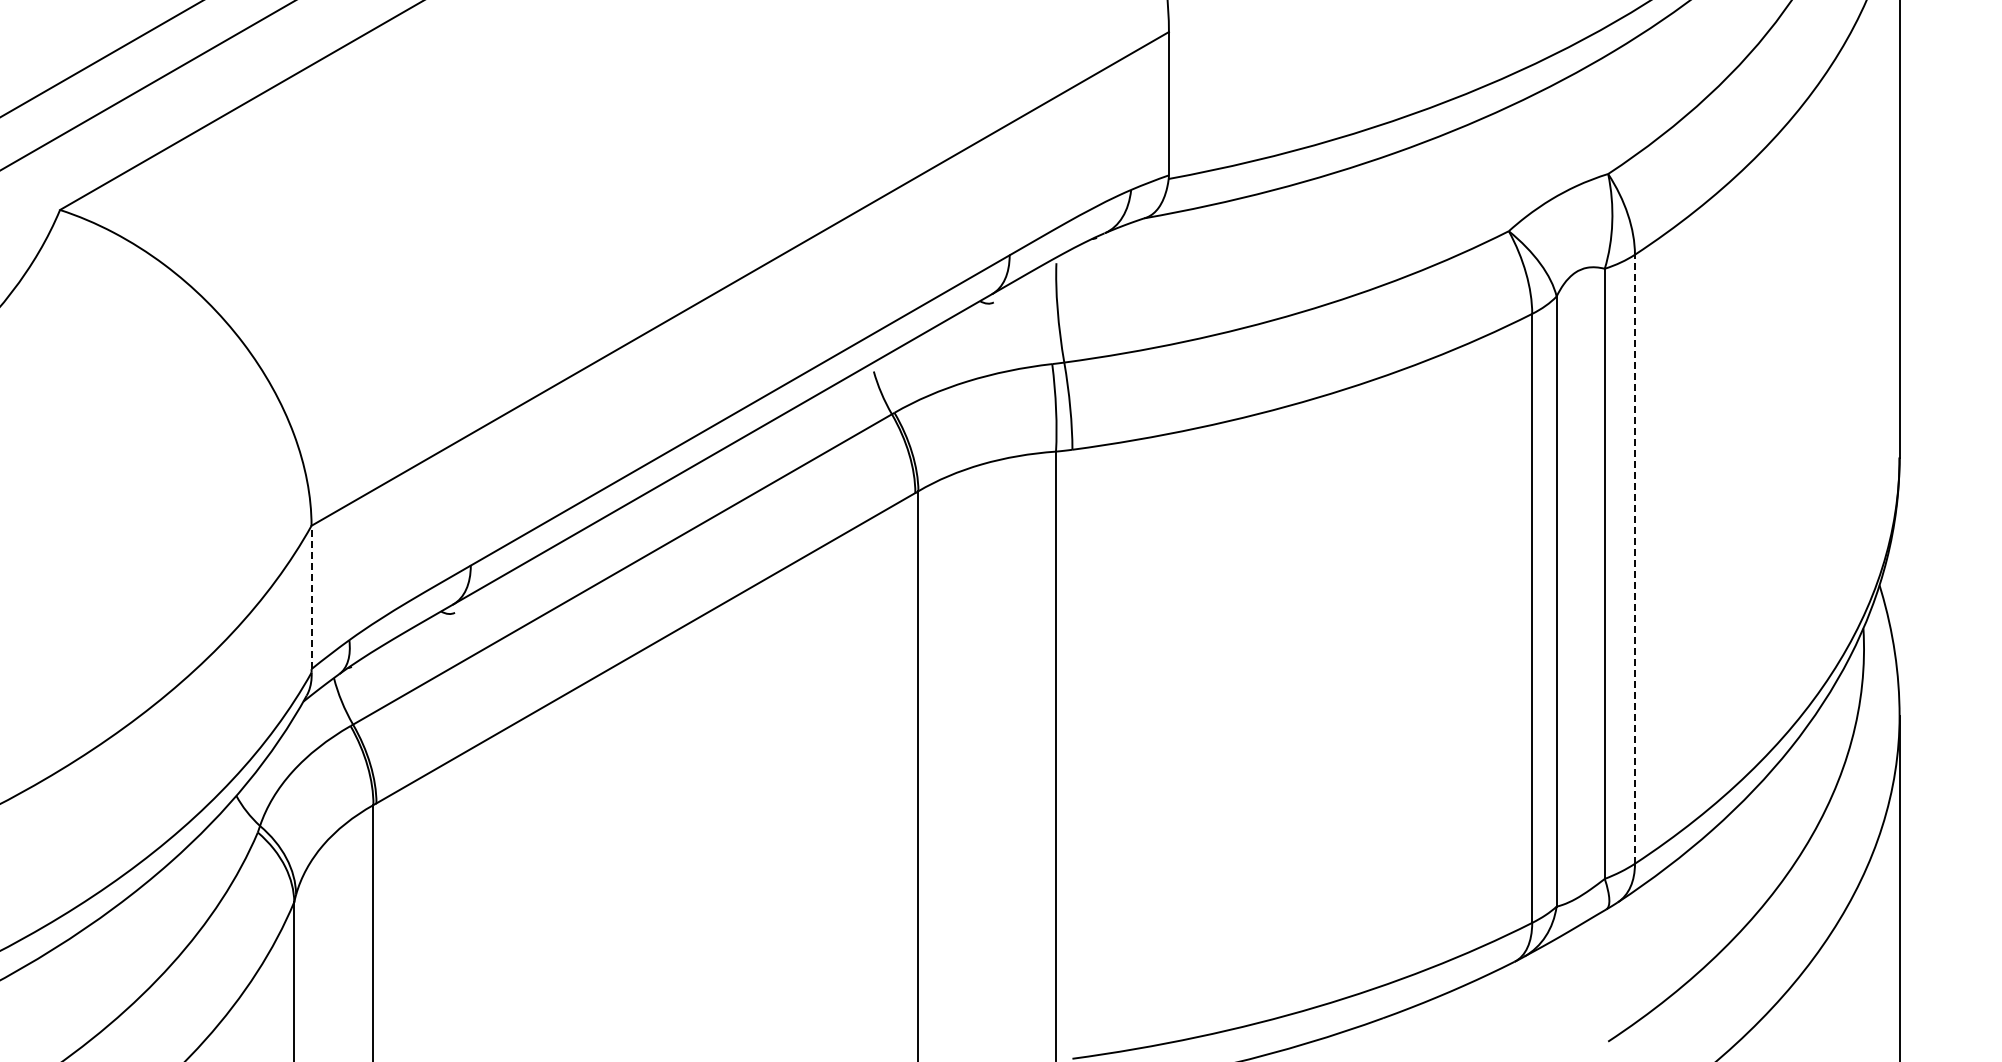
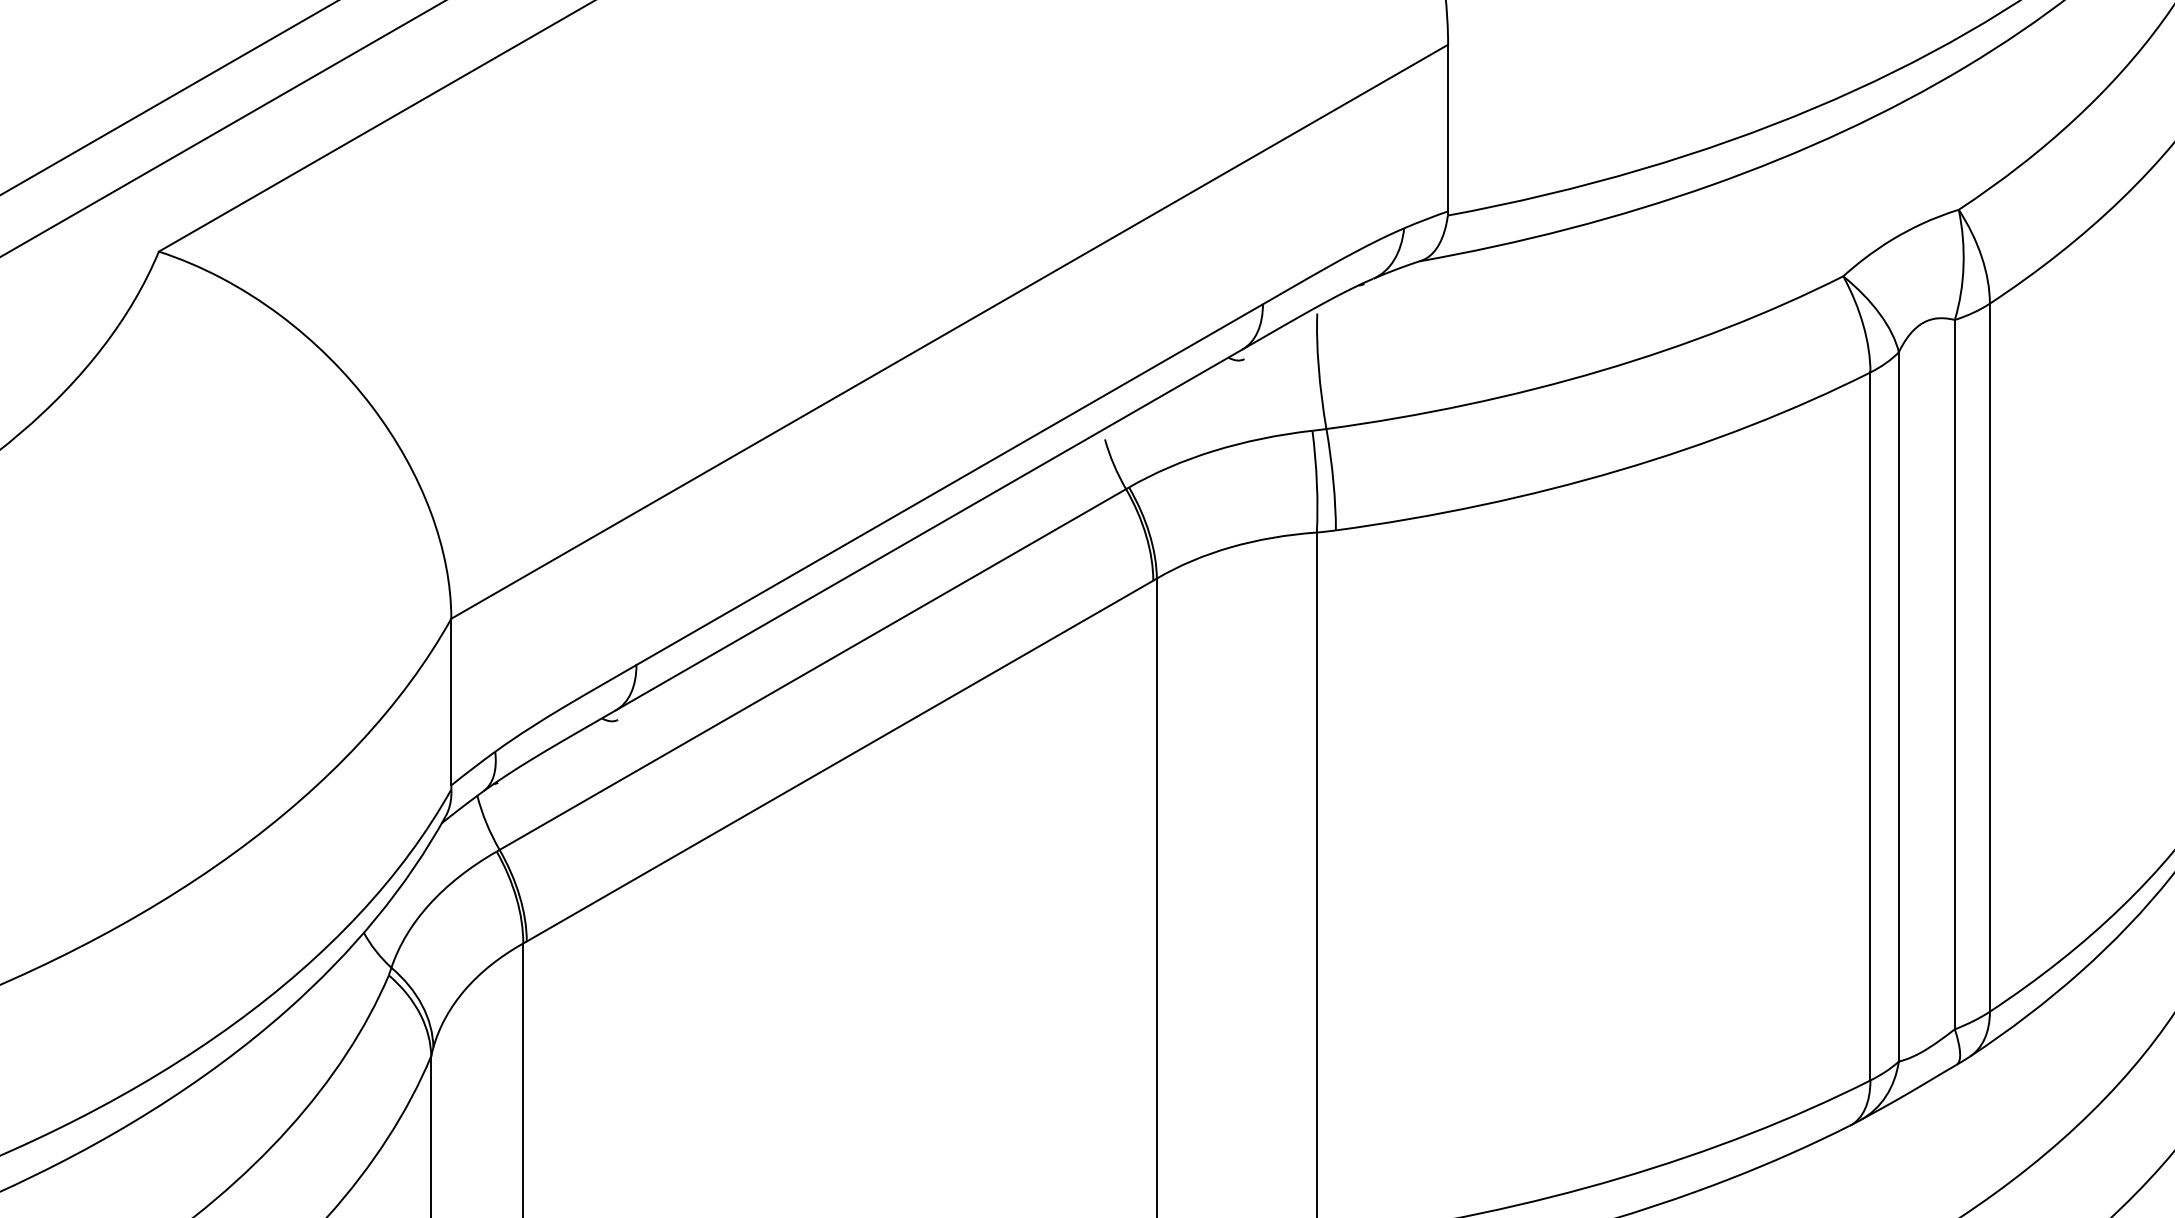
line: (1634, 559) -> (1989, 657), dashed -> solid
line: (311, 597) -> (451, 702), dashed -> solid

